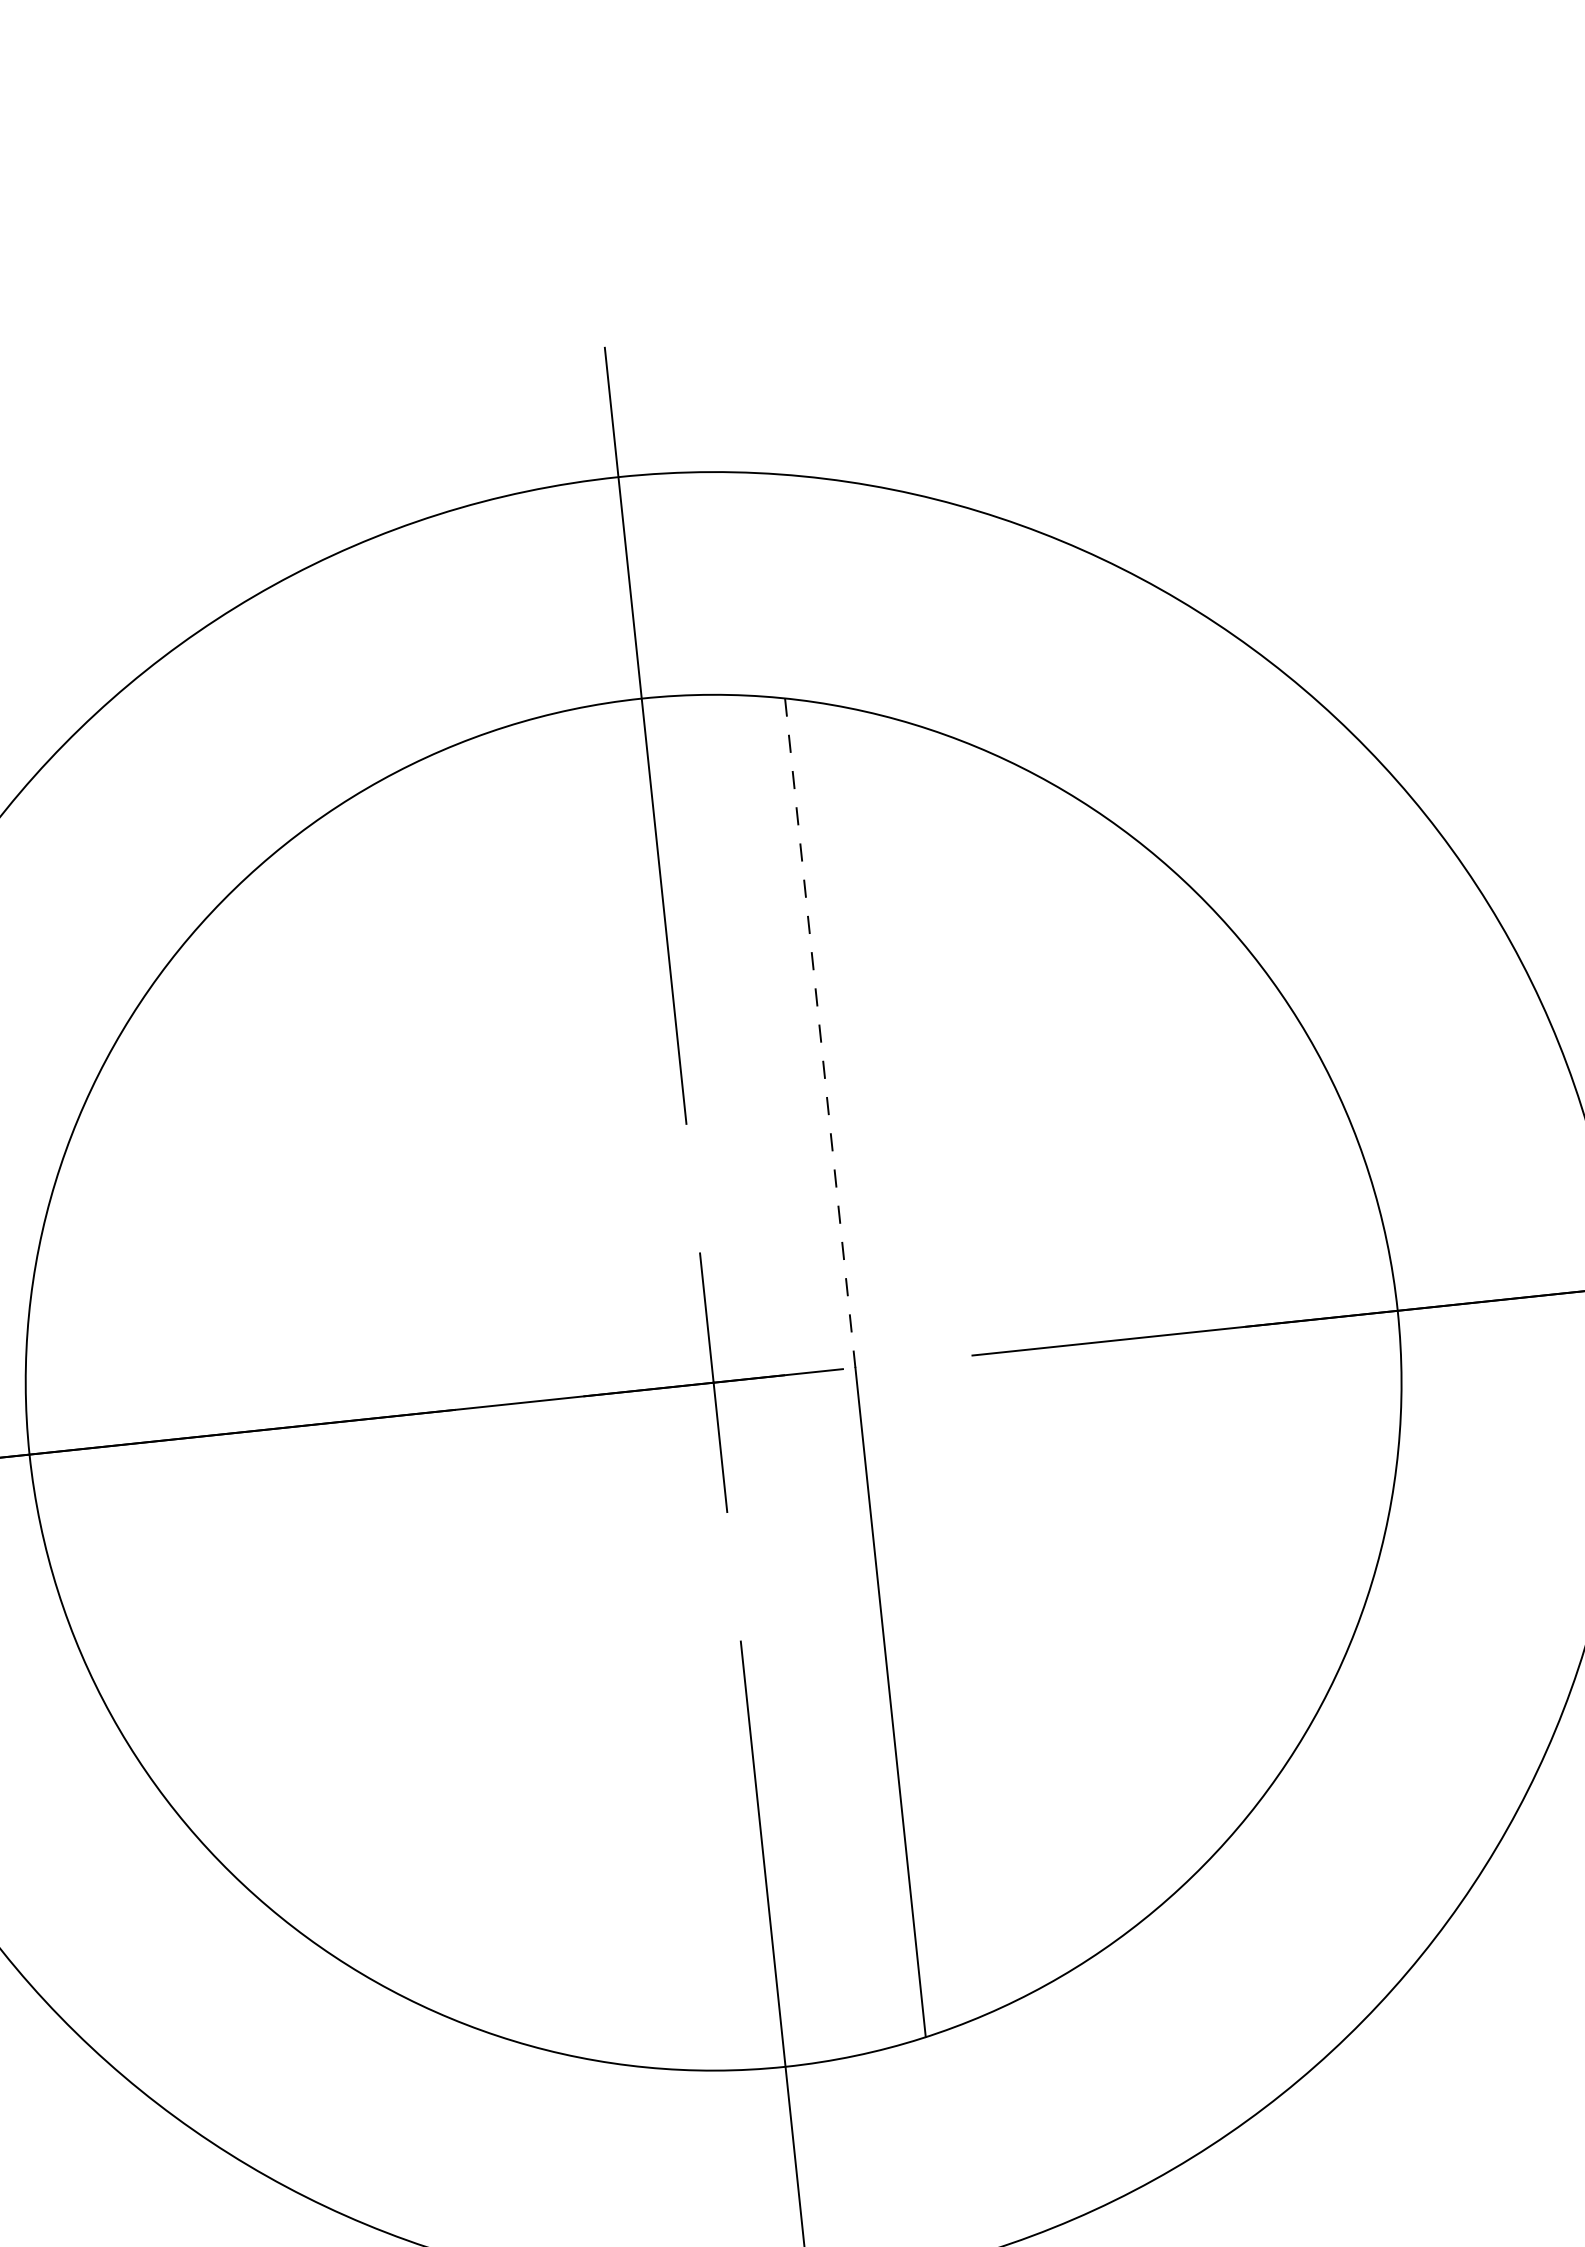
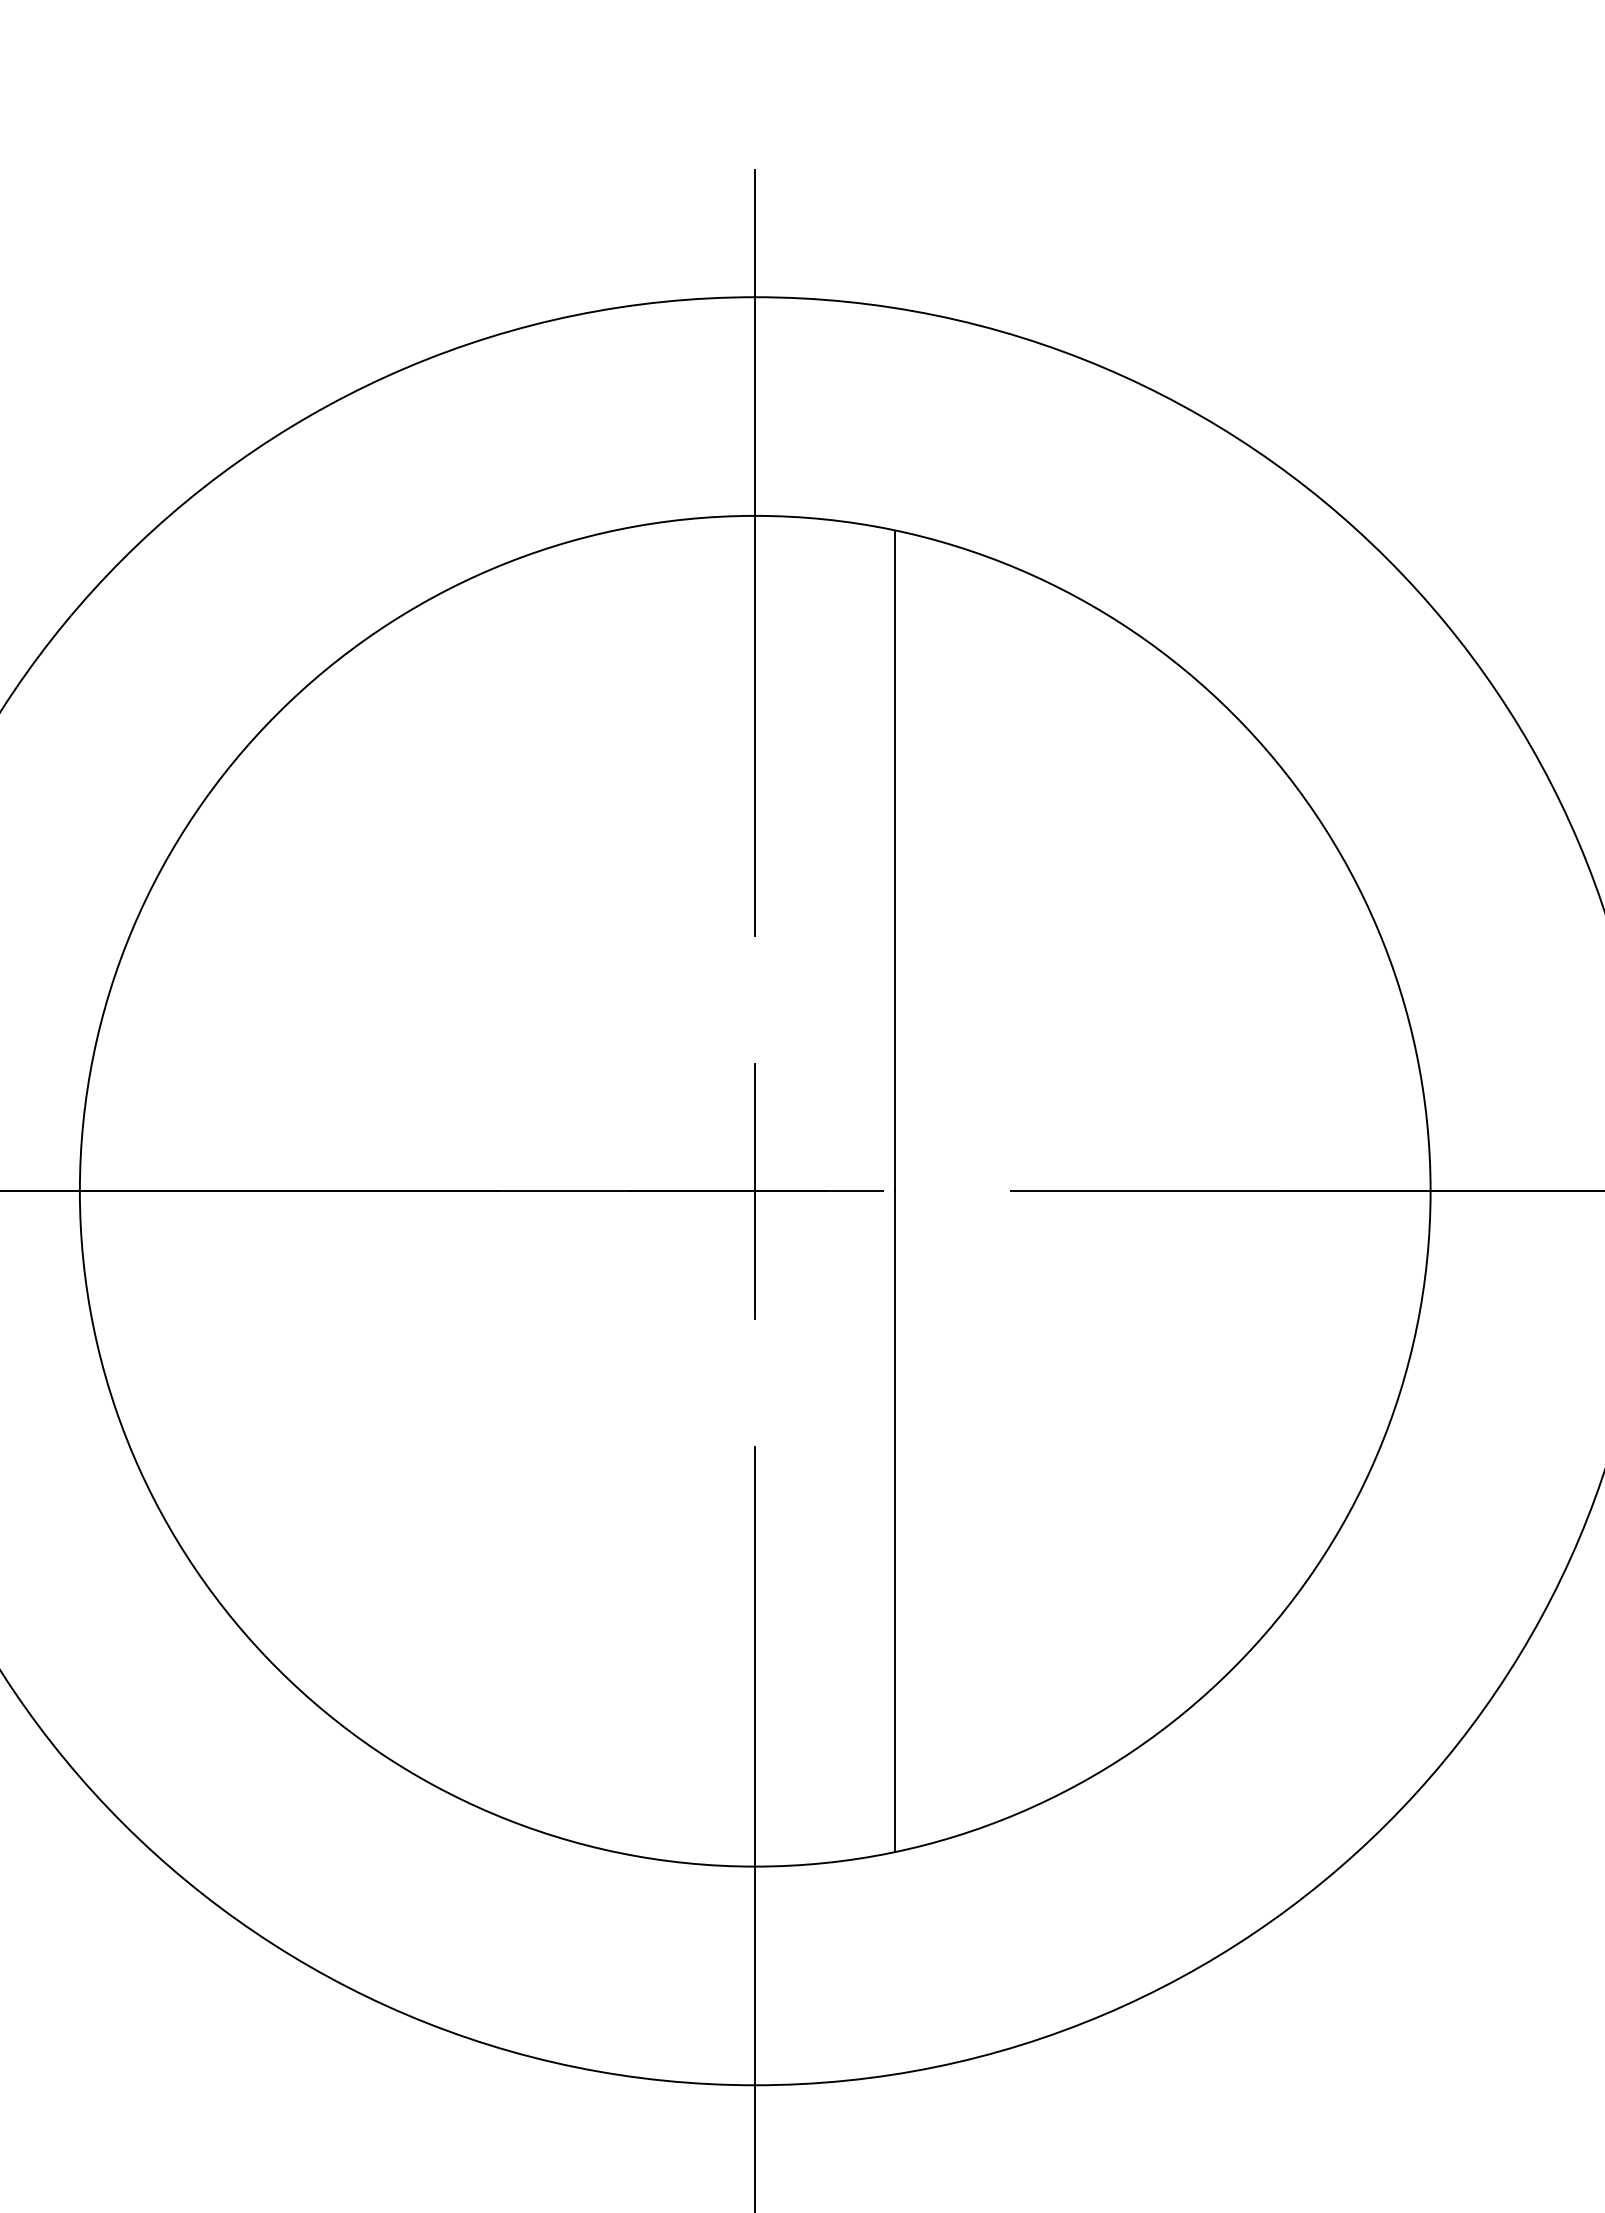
line: (820, 1033) -> (895, 861), dashed -> solid

